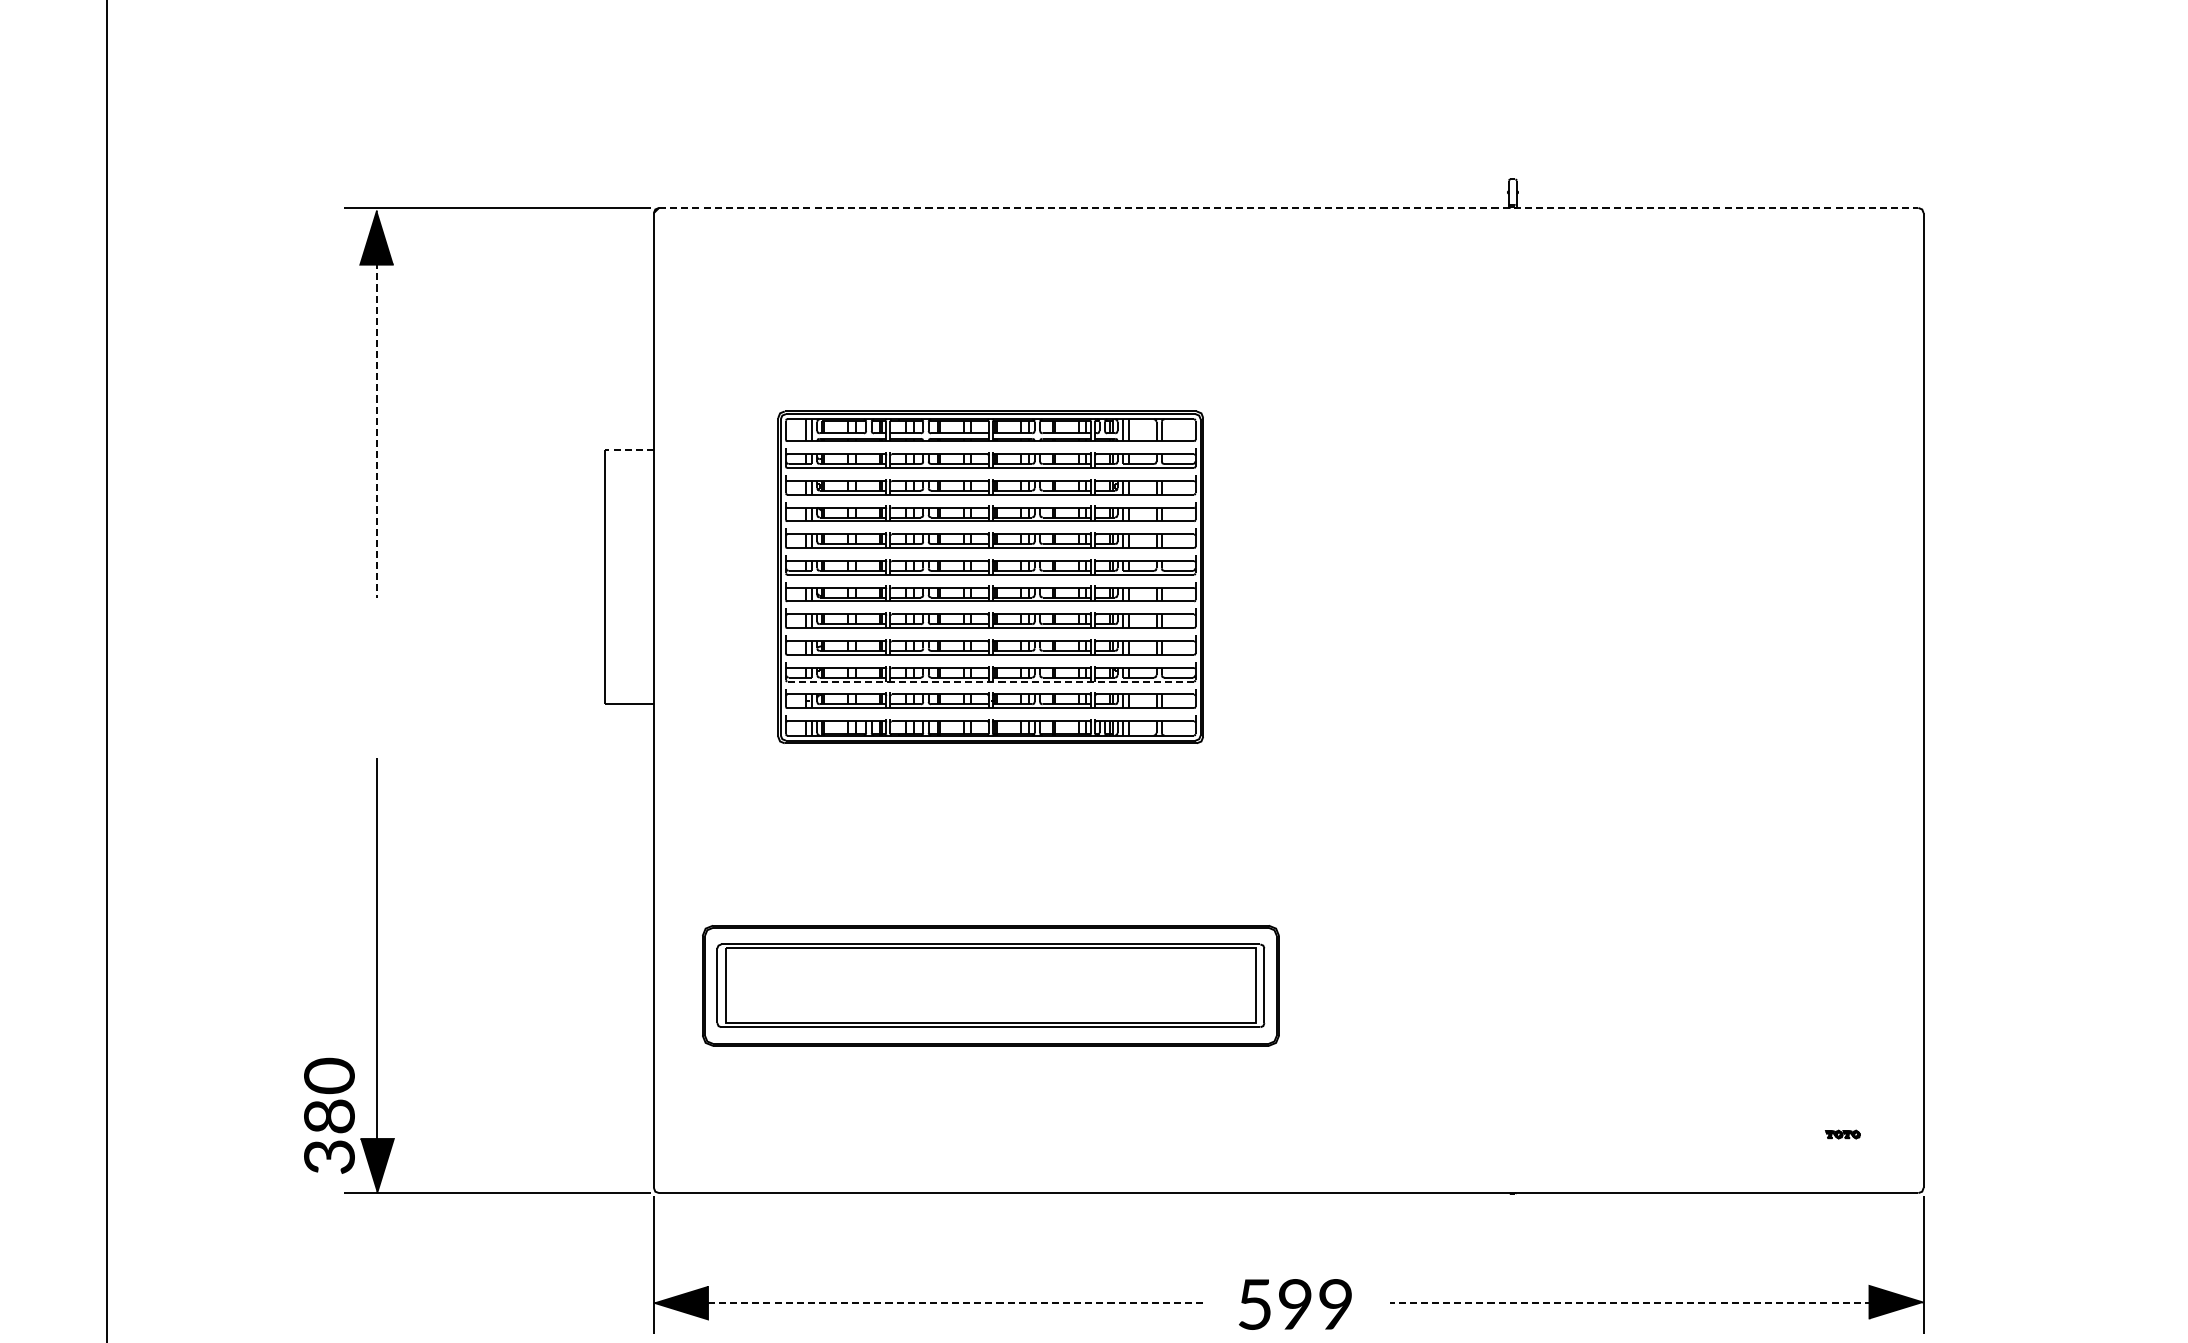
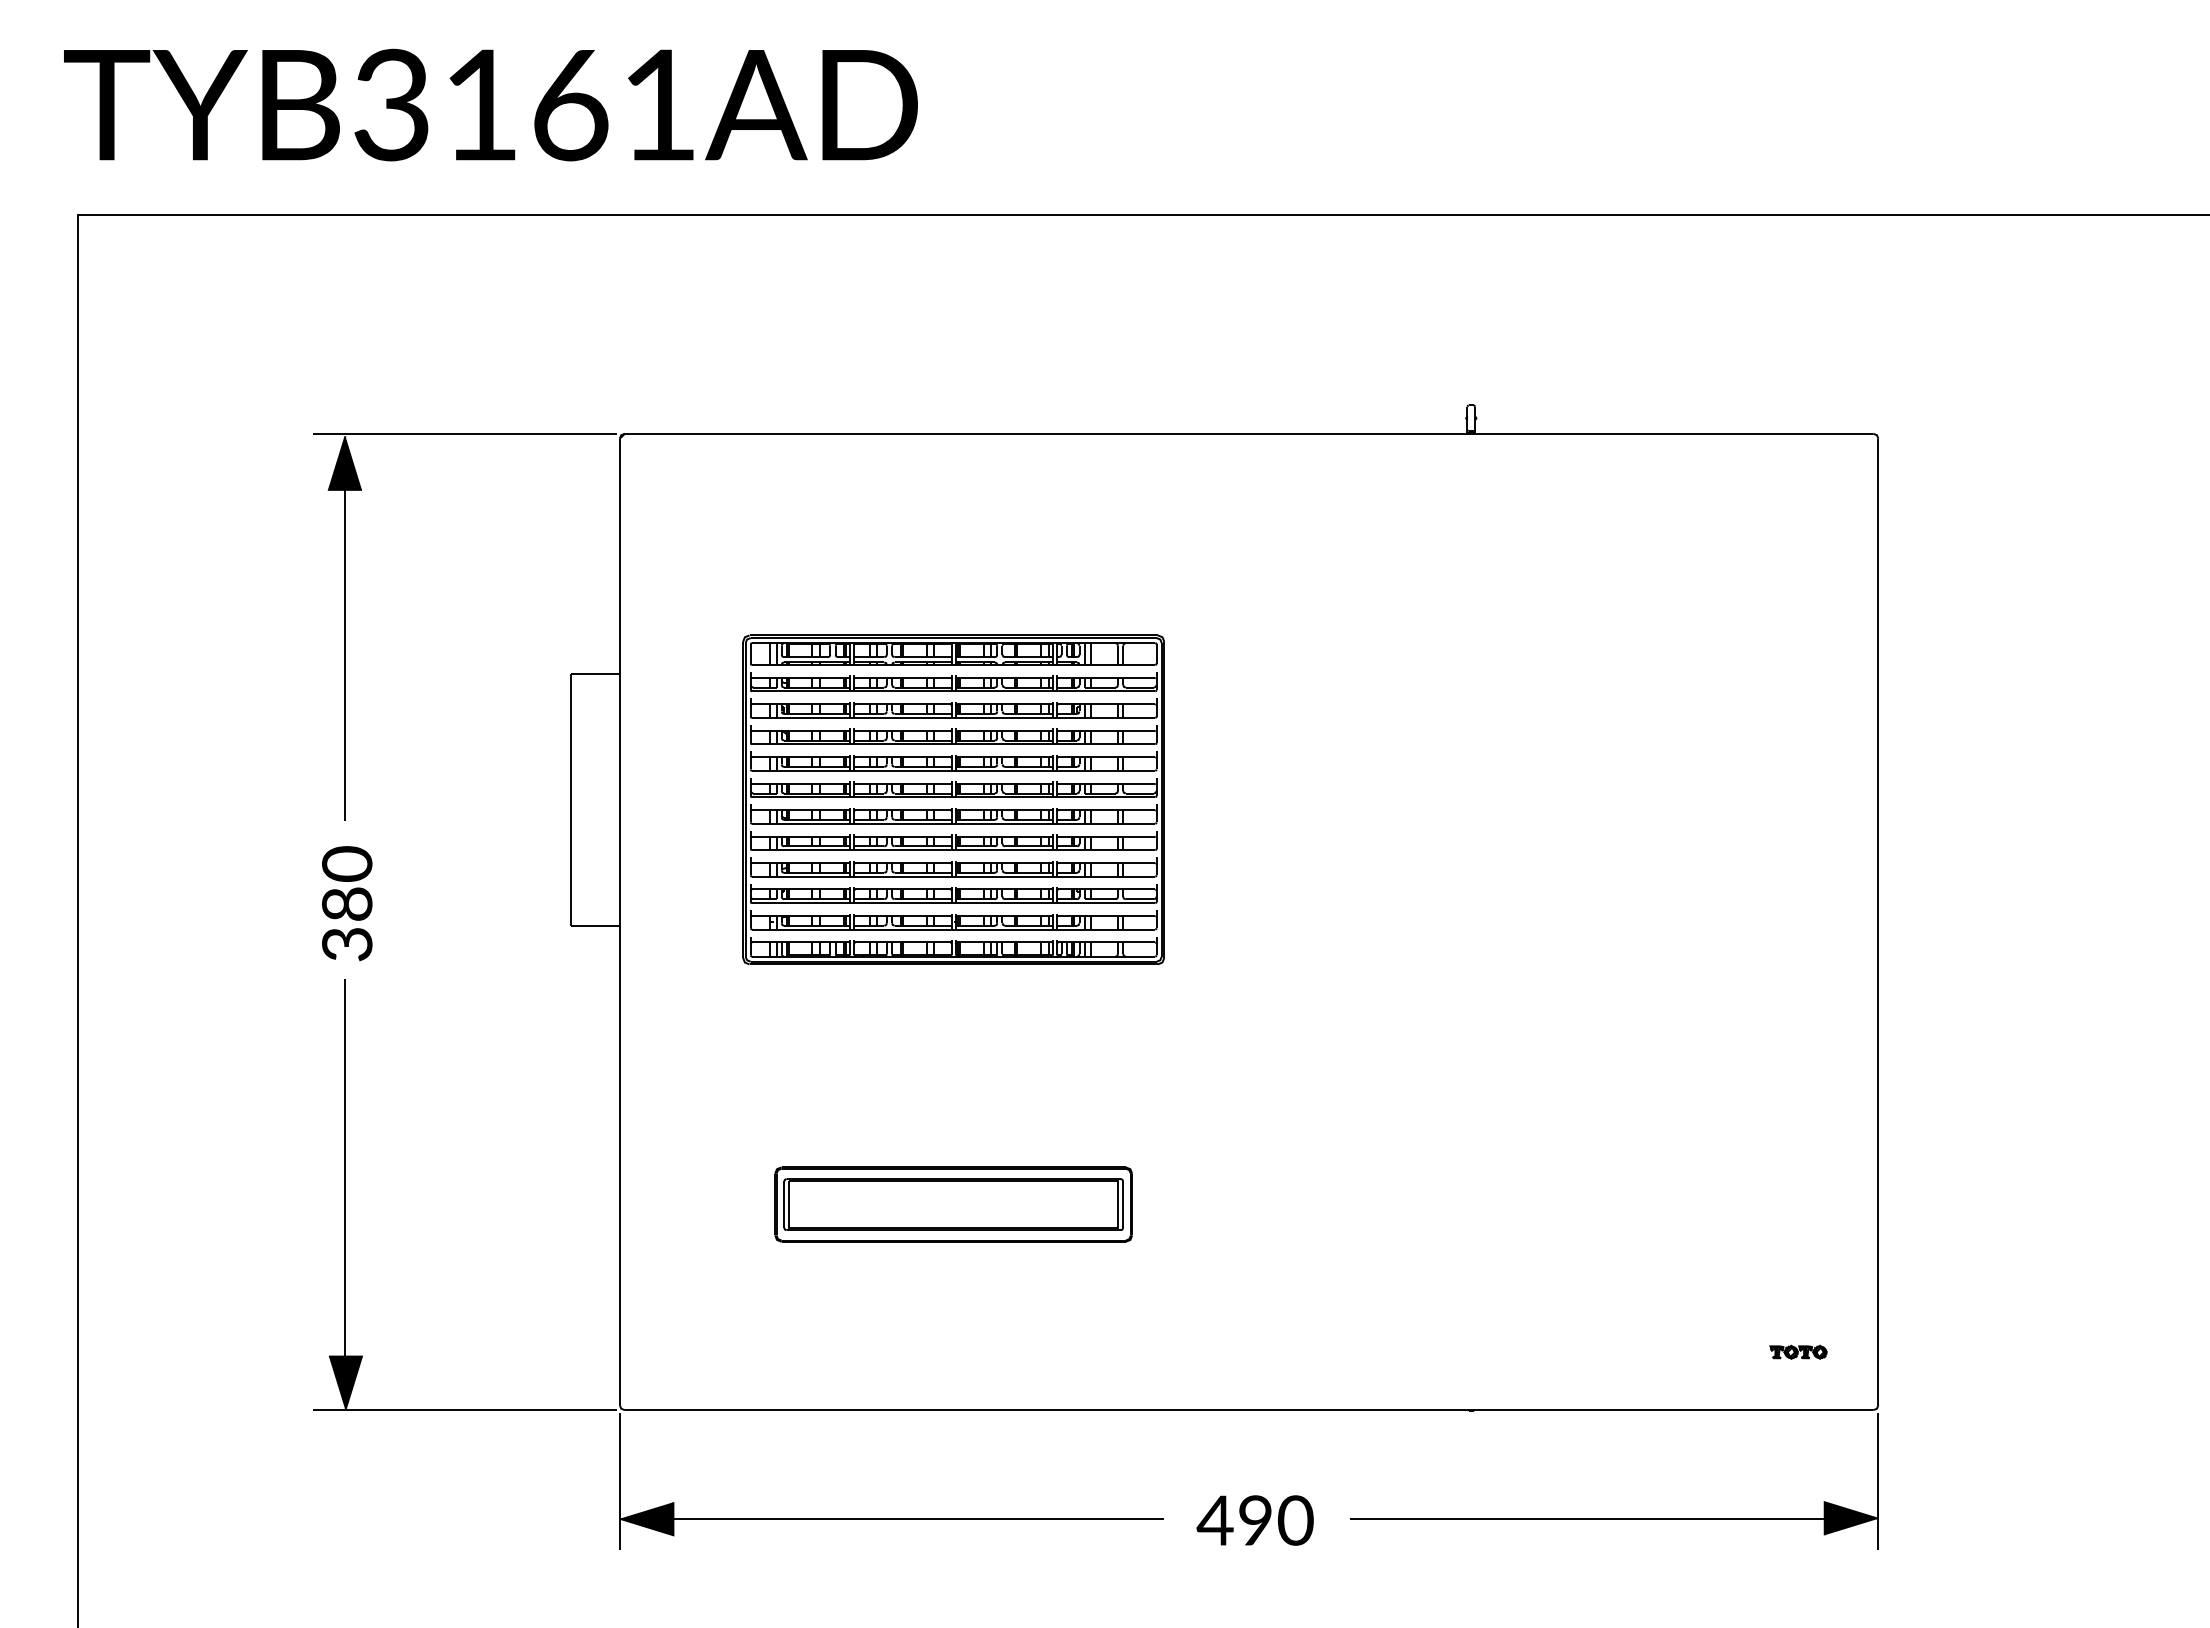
line: (1289, 207) -> (1249, 433), dashed -> solid
line: (377, 419) -> (345, 643), dashed -> solid
line: (628, 450) -> (594, 674), dashed -> solid
line: (990, 681) -> (953, 903), dashed -> solid
part: (990, 985) -> (953, 1204), size x0.62
text: (329, 1115) -> (347, 903), moved
part: (1843, 1133) -> (1798, 1351), size x1.67
line: (938, 1302) -> (901, 1518), dashed -> solid
line: (1642, 1302) -> (1599, 1518), dashed -> solid
text: (1294, 1304) -> (1254, 1520), 599 -> 490

